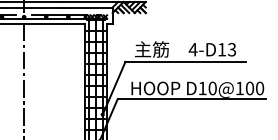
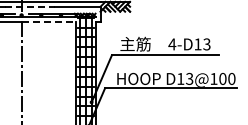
line: (34, 7) -> (30, 6), solid -> dashed
line: (55, 24) -> (49, 21), solid -> dashed
text: (212, 87) -> (189, 78), D10@100 -> D13@100

